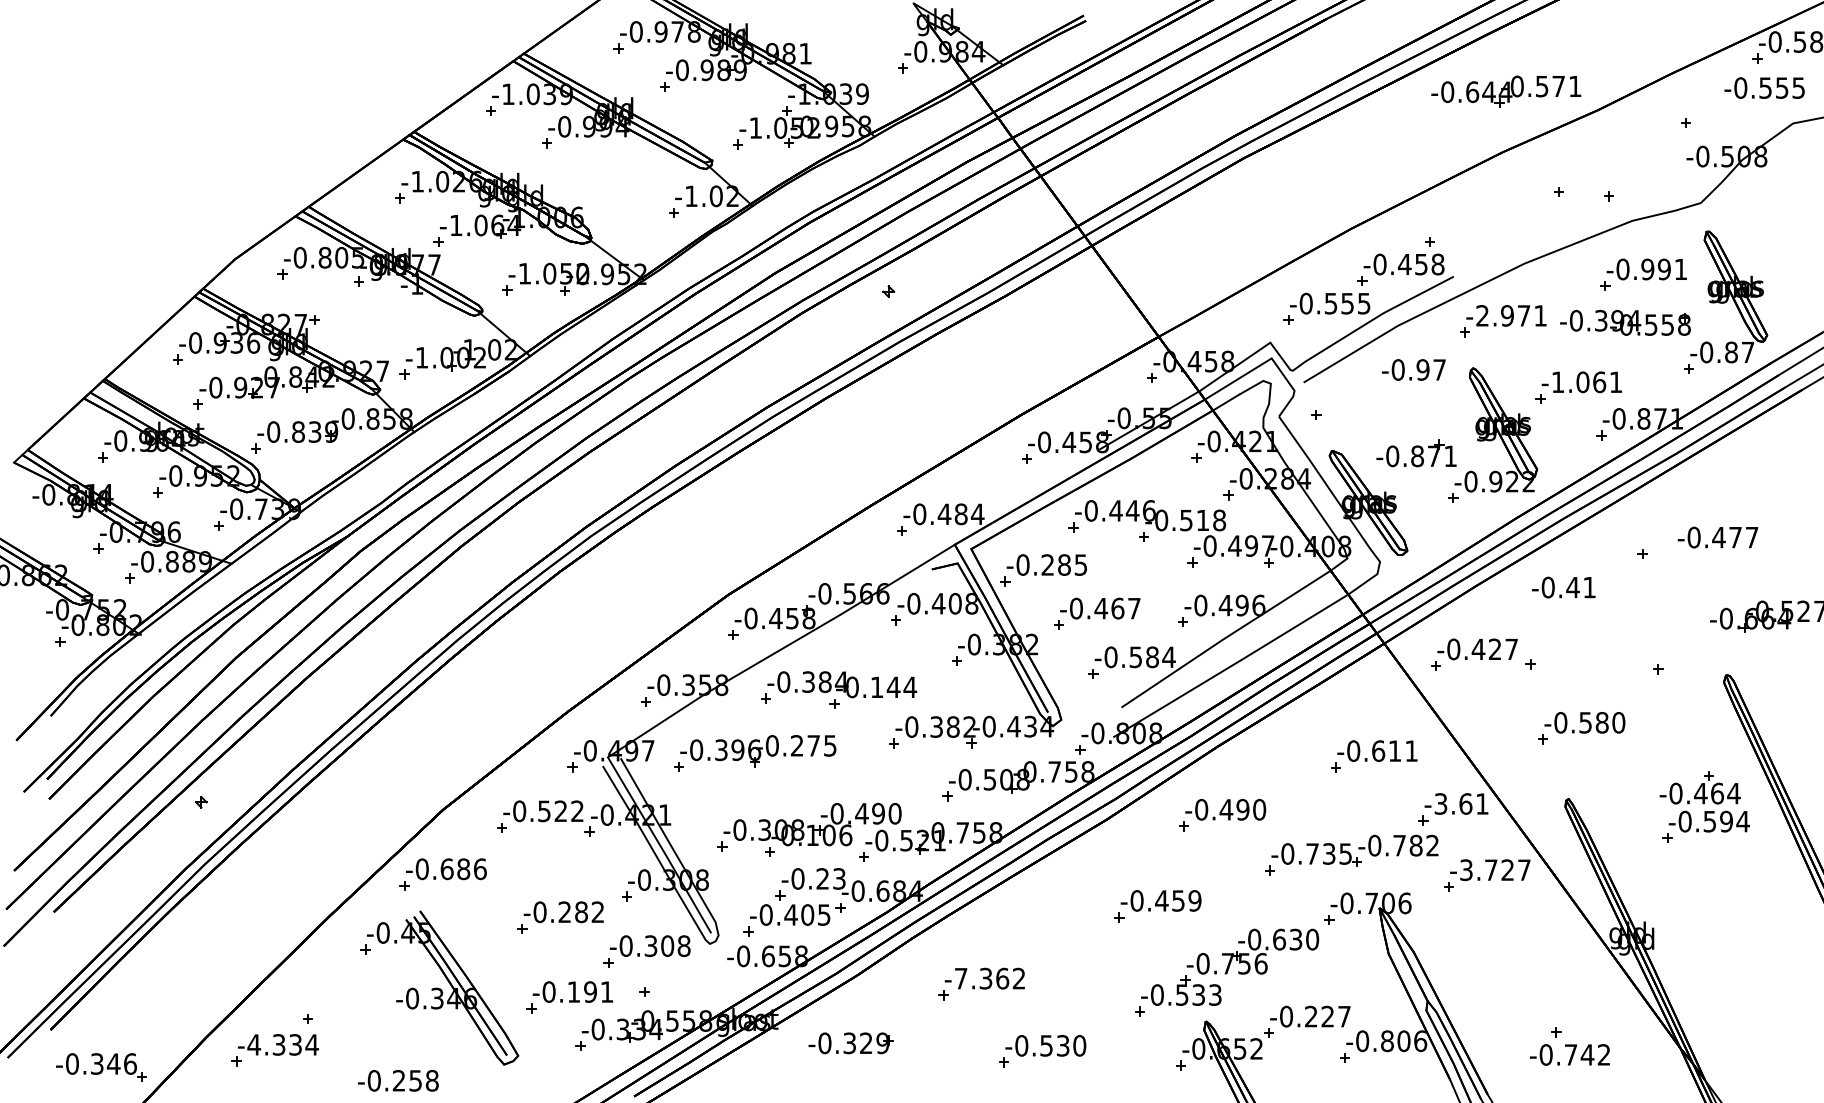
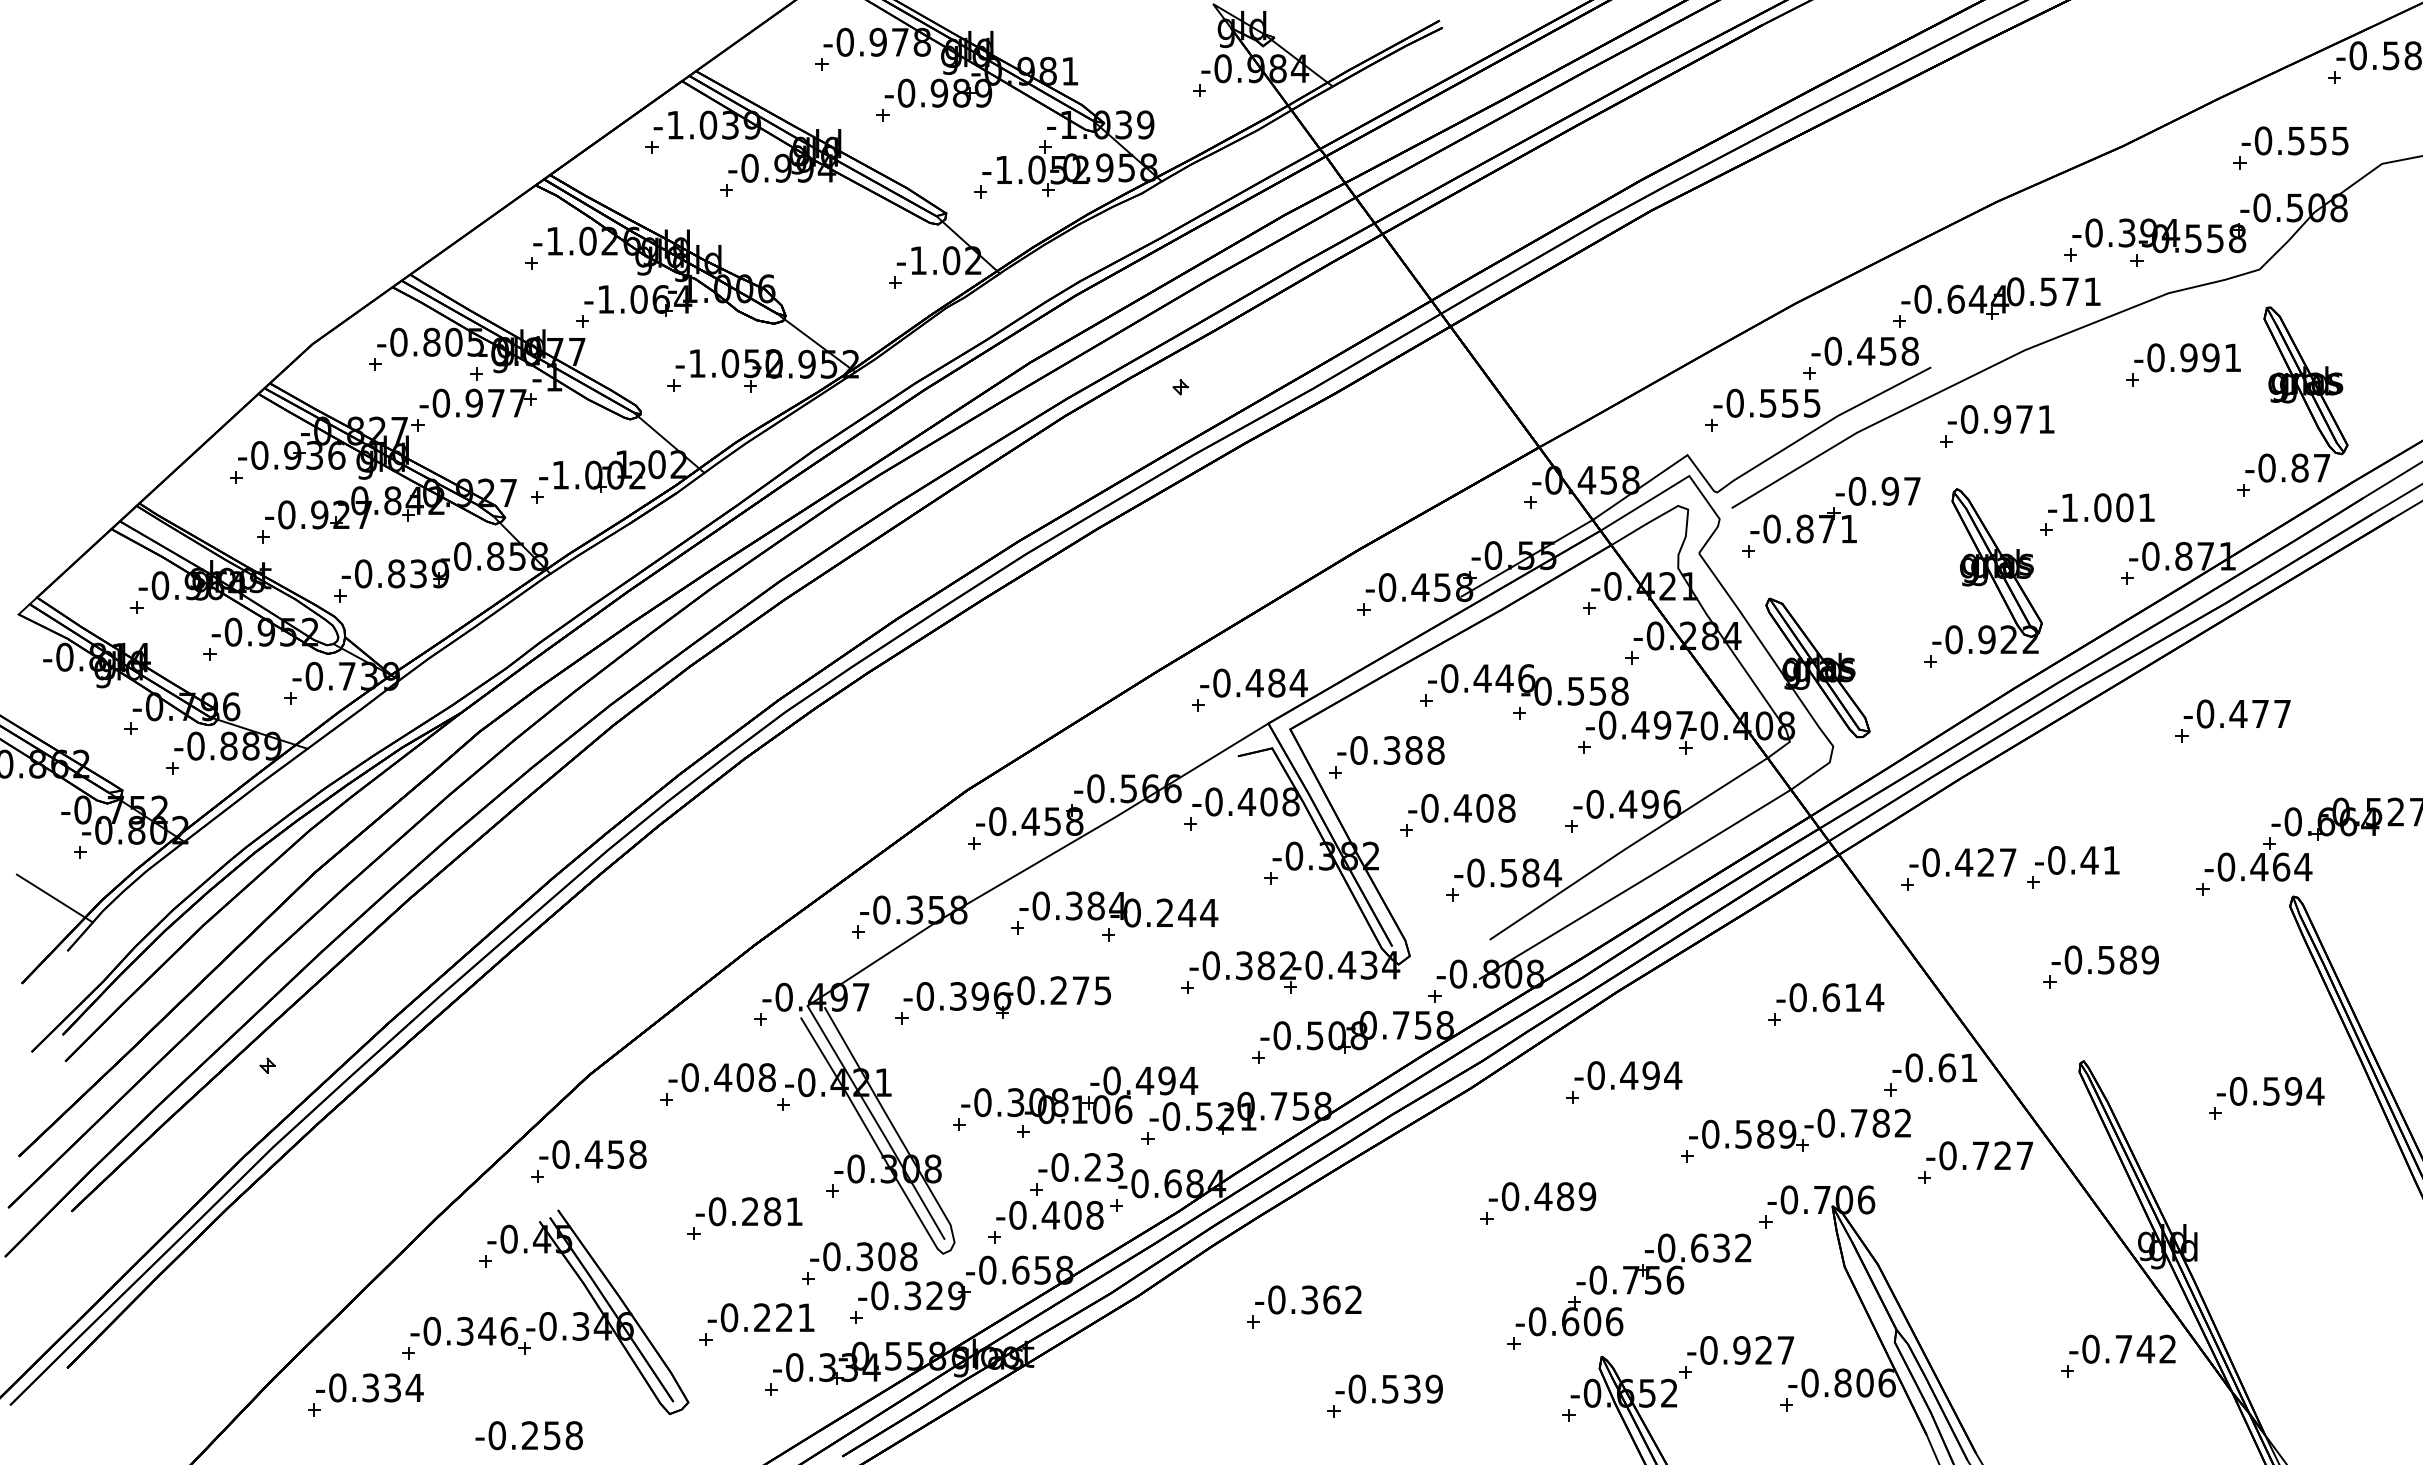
text: (1764, 87) -> (2294, 140), moved
part: (1505, 91) -> (2000, 298), moved
part: (359, 303) -> (477, 402), added
text: (1482, 315) -> (1969, 419), -2.971 -> -0.971
part: (1625, 322) -> (2159, 235), moved
text: (1599, 382) -> (2124, 507), -1.061 -> -1.001
part: (1416, 453) -> (1803, 525), moved
text: (1202, 520) -> (1597, 691), -0.518 -> -0.558
text: (1717, 537) -> (2236, 713), moved
text: (1064, 565) -> (1413, 750), -0.285 -> -0.388
text: (1563, 587) -> (2077, 860), moved
text: (1125, 607) -> (1495, 807), -0.467 -> -0.408
line: (41, 676) -> (54, 898), added
text: (876, 687) -> (1164, 912), -0.144 -> -0.244
text: (1618, 722) -> (2150, 959), -0.580 -> -0.589
text: (1411, 750) -> (1875, 997), -0.611 -> -0.614
part: (1700, 787) -> (2258, 859), moved
text: (1440, 803) -> (1913, 1067), -3.61 -> -0.61
text: (1259, 809) -> (1673, 1075), -0.490 -> -0.494
text: (560, 811) -> (744, 1077), -0.522 -> -0.408
text: (894, 813) -> (1188, 1080), -0.490 -> -0.494
text: (1329, 853) -> (1765, 1133), -0.735 -> -0.589
text: (463, 869) -> (615, 1154), -0.686 -> -0.458
text: (1466, 869) -> (1947, 1155), -3.727 -> -0.727
text: (1178, 900) -> (1565, 1196), -0.459 -> -0.489
text: (598, 912) -> (794, 1211), -0.282 -> -0.281
text: (823, 914) -> (1094, 1214), -0.405 -> -0.408
text: (1312, 939) -> (1743, 1247), -0.630 -> -0.632
text: (960, 978) -> (1276, 1299), -7.362 -> -0.362
text: (582, 991) -> (773, 1317), -0.191 -> -0.221
text: (1198, 994) -> (1592, 1321), -0.533 -> -0.606
text: (1310, 1016) -> (1741, 1350), -0.227 -> -0.927
part: (851, 1043) -> (914, 1295), moved
text: (254, 1044) -> (337, 1387), -4.334 -> -0.334
text: (1079, 1045) -> (1434, 1388), -0.530 -> -0.539
text: (1569, 1054) -> (2122, 1348), moved
part: (101, 1067) -> (470, 1335), moved

